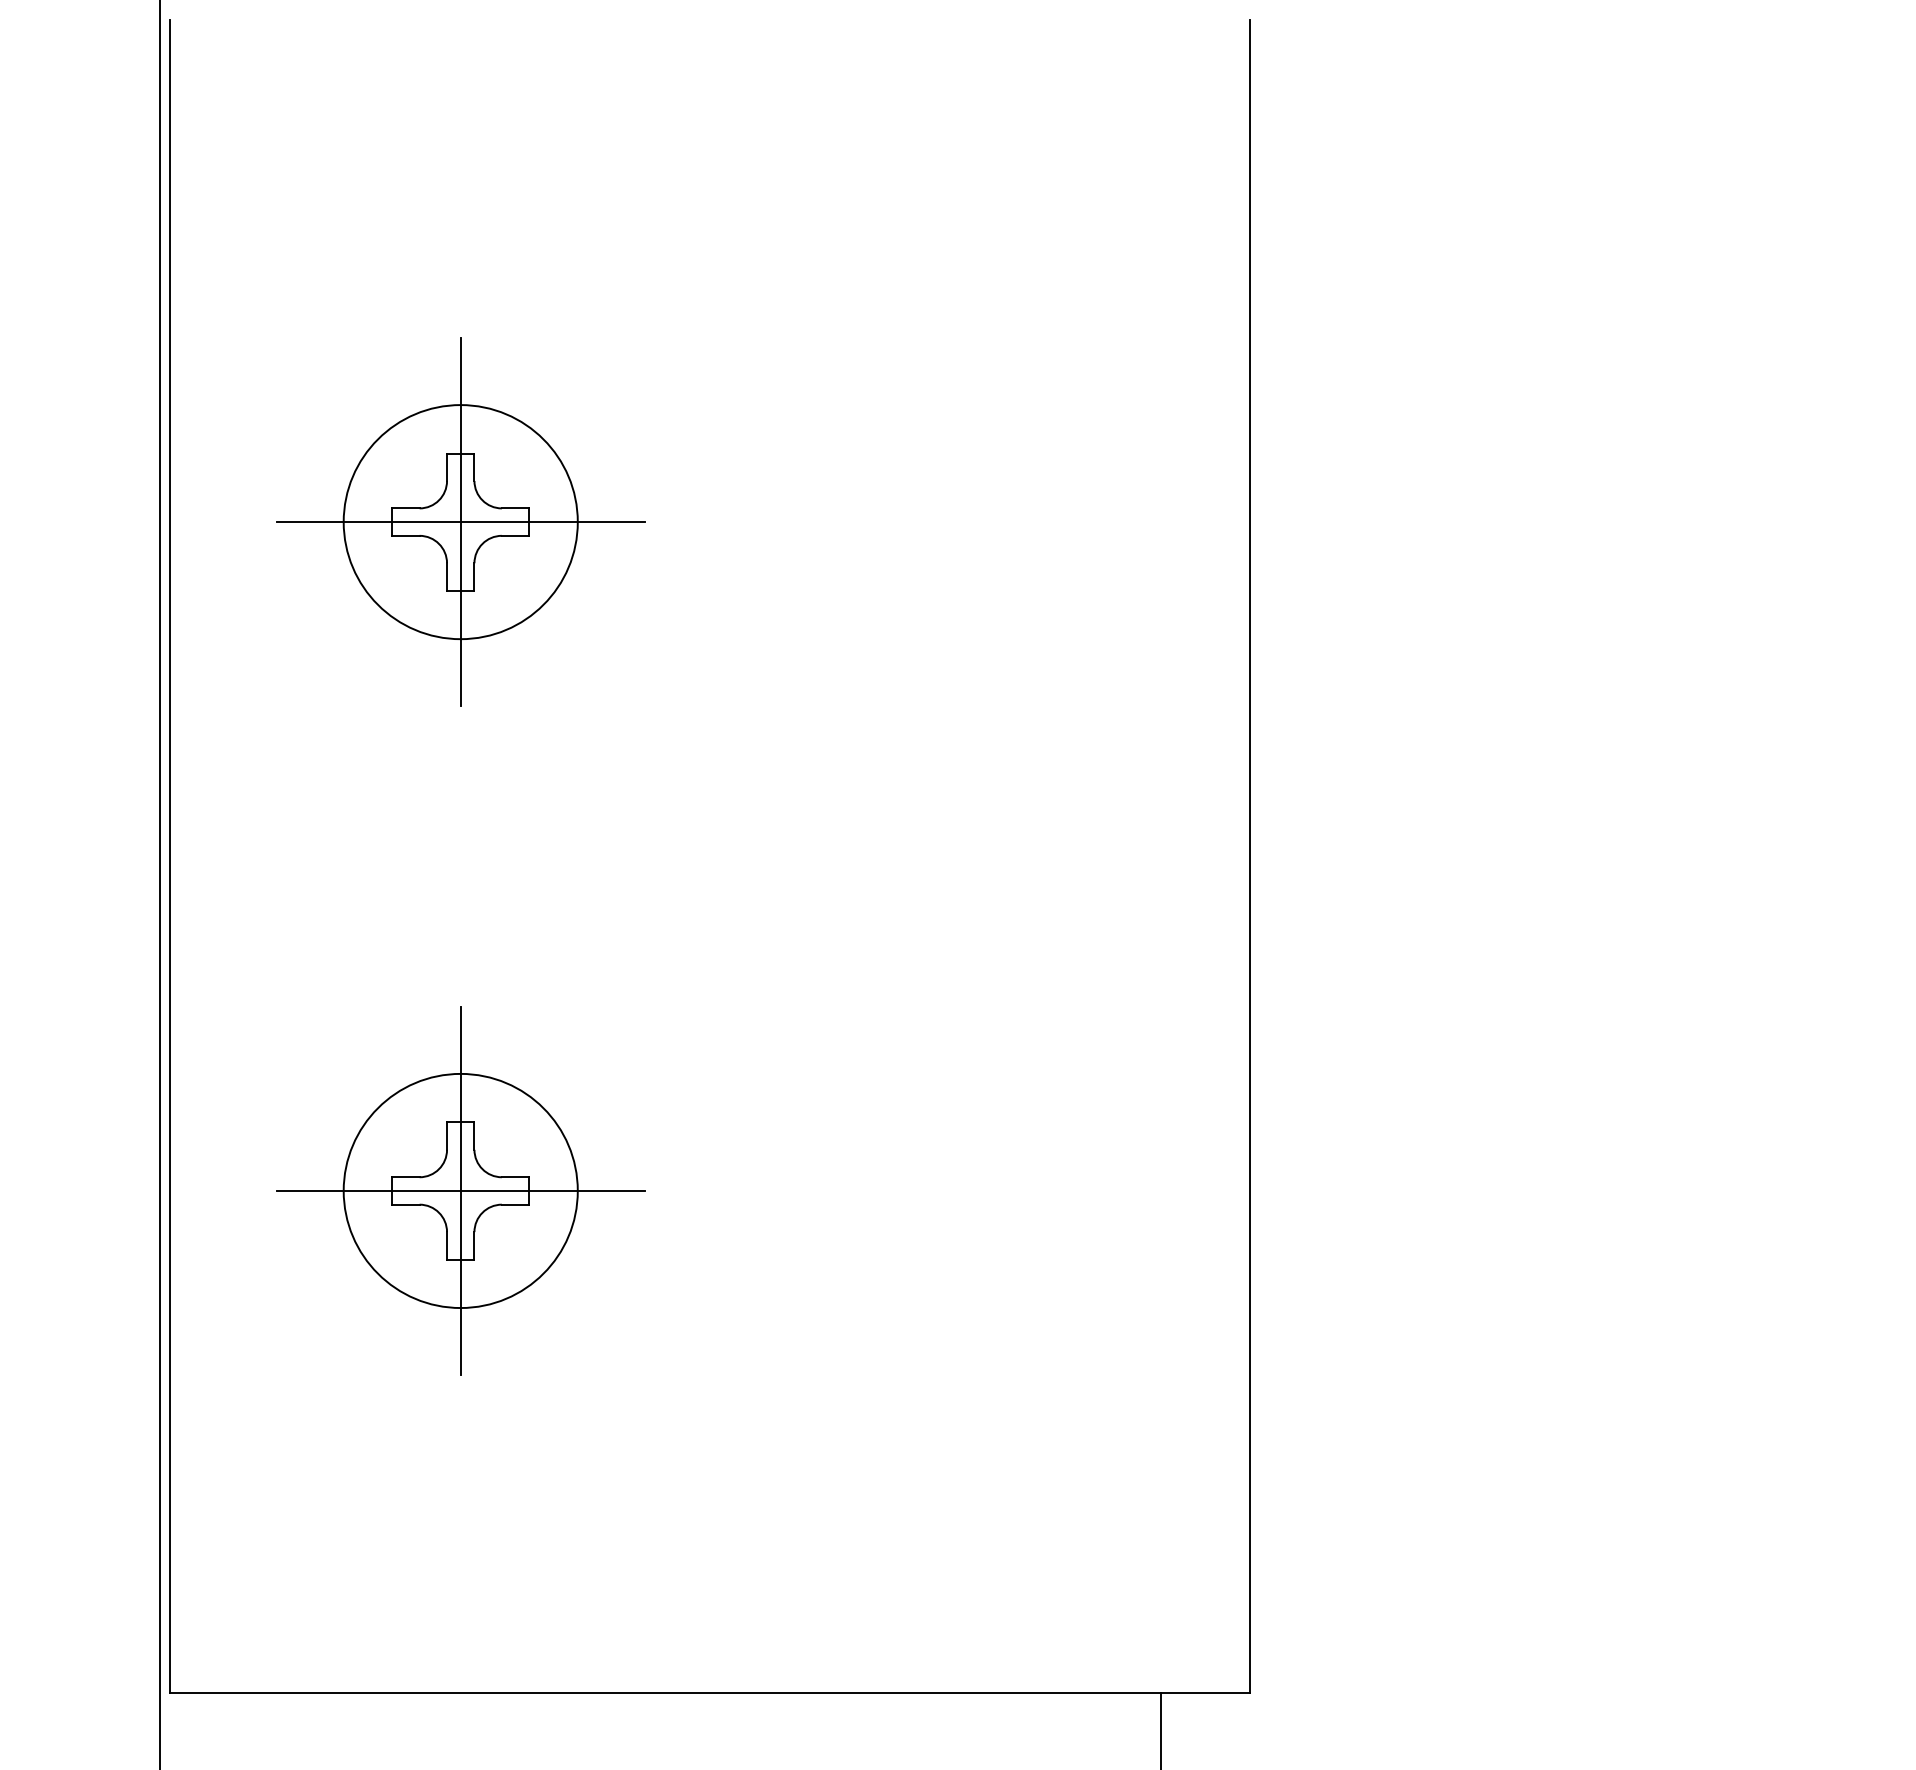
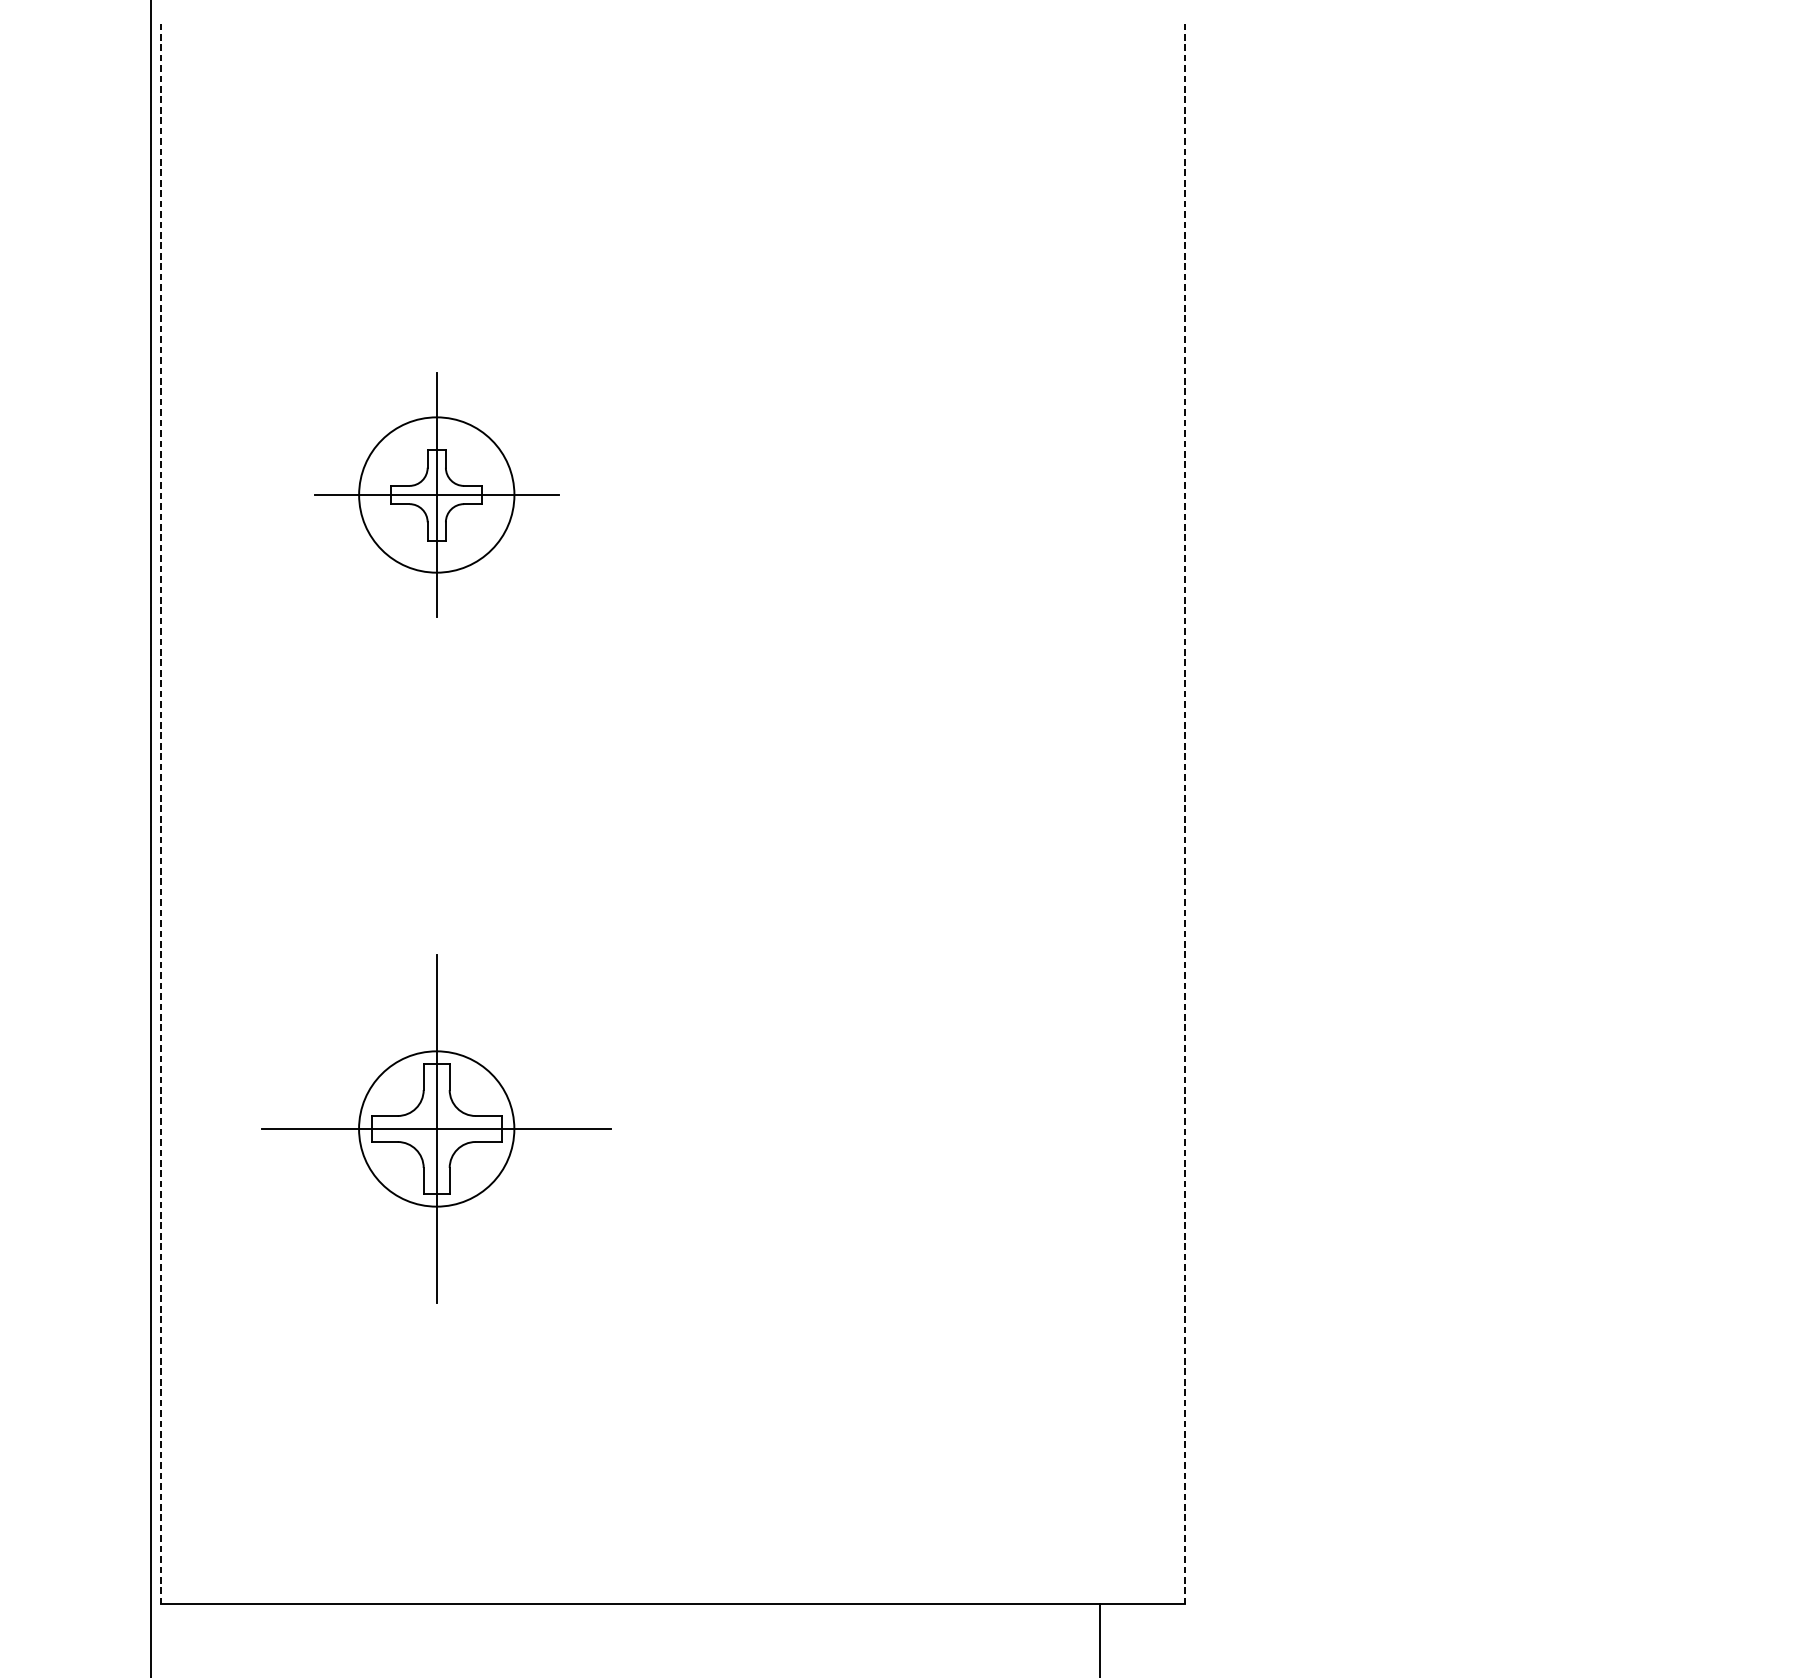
part: (460, 521) -> (436, 494), size x0.7
line: (169, 856) -> (160, 811), solid -> dashed
line: (1249, 856) -> (1184, 811), solid -> dashed
circle: (460, 1190) -> (436, 1128), size x0.7

